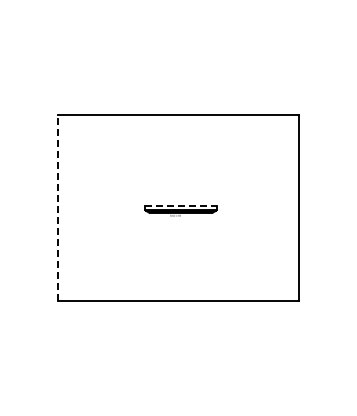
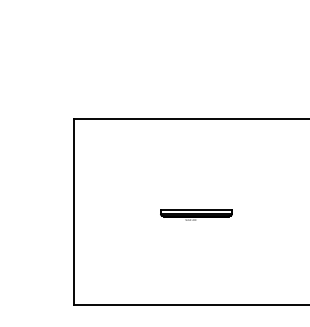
line: (180, 205) -> (195, 209), dashed -> solid
line: (58, 208) -> (73, 212), dashed -> solid

